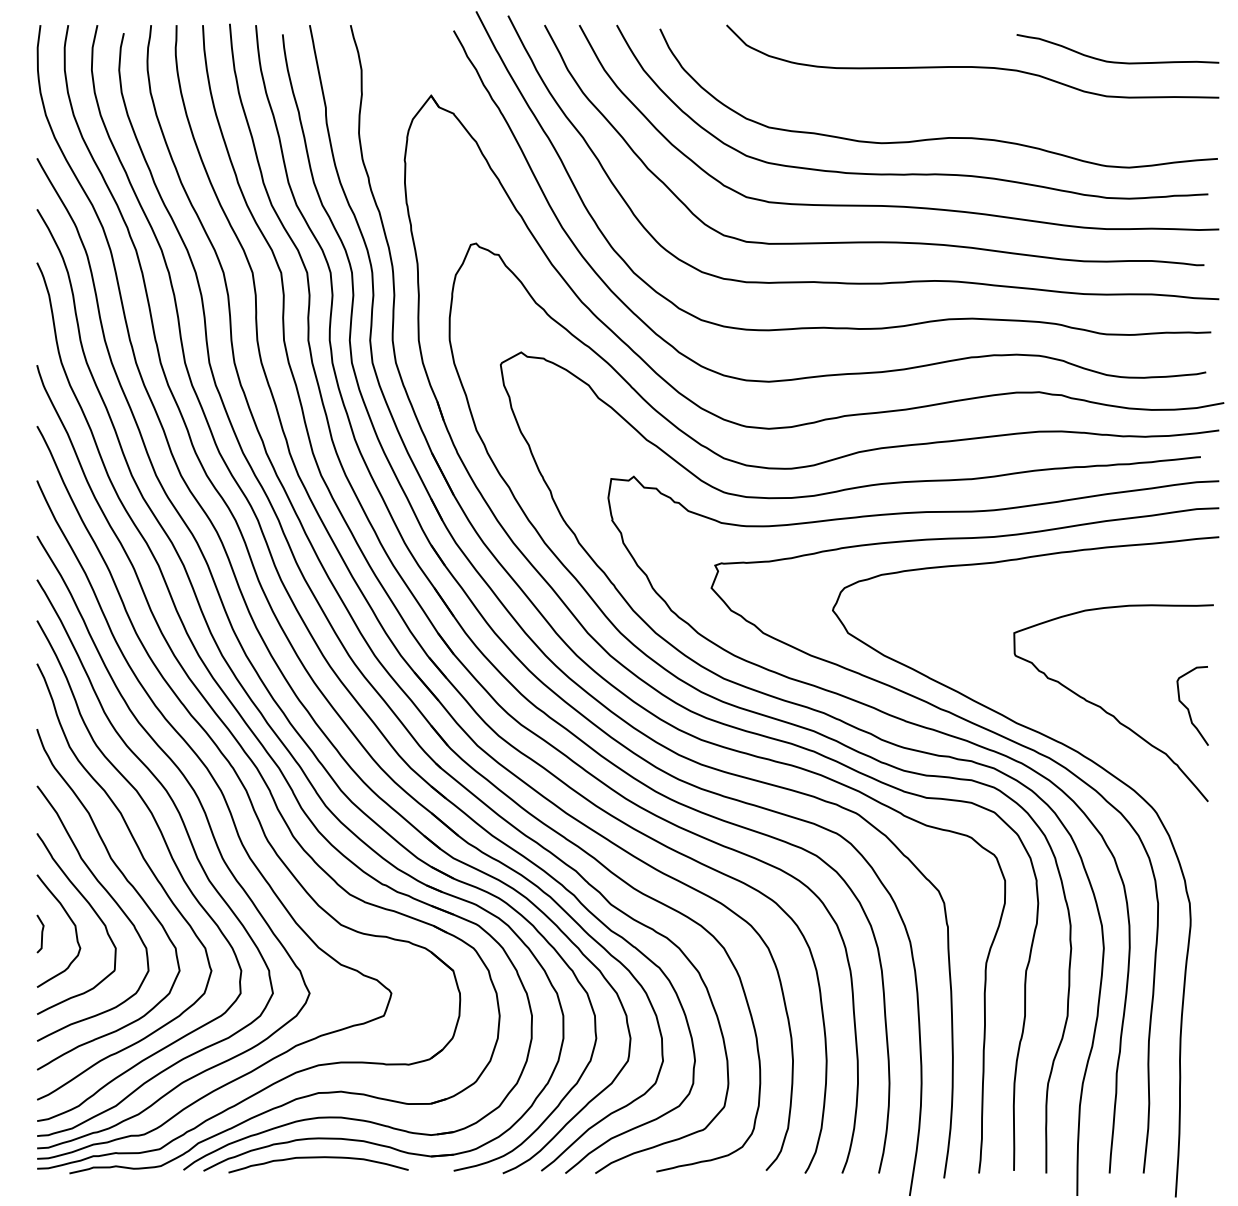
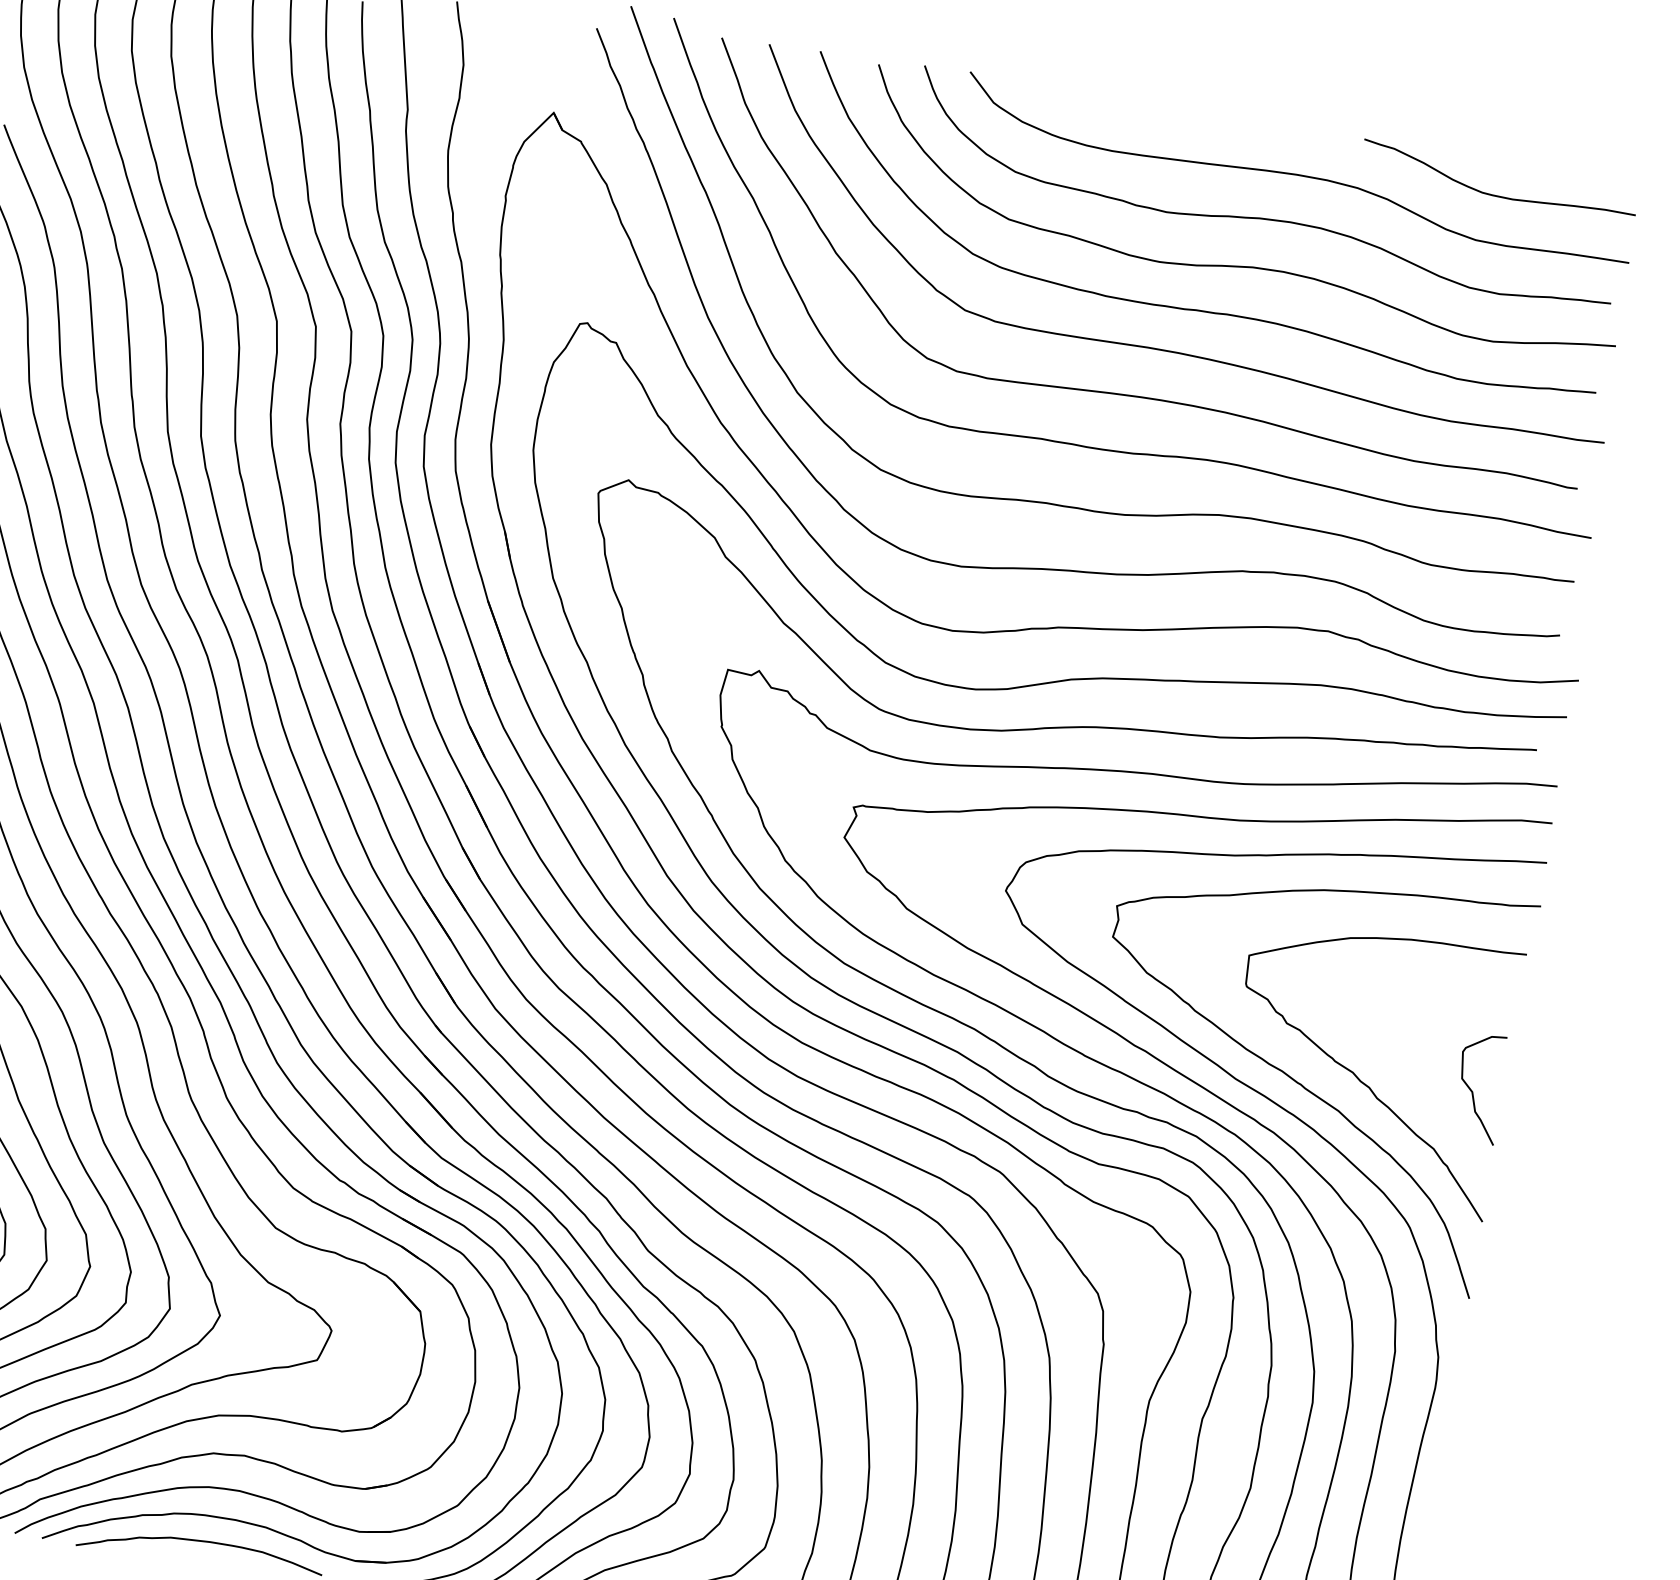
curve: (951, 101) -> (1262, 218), added
curve: (1063, 719) -> (1300, 1082), added

